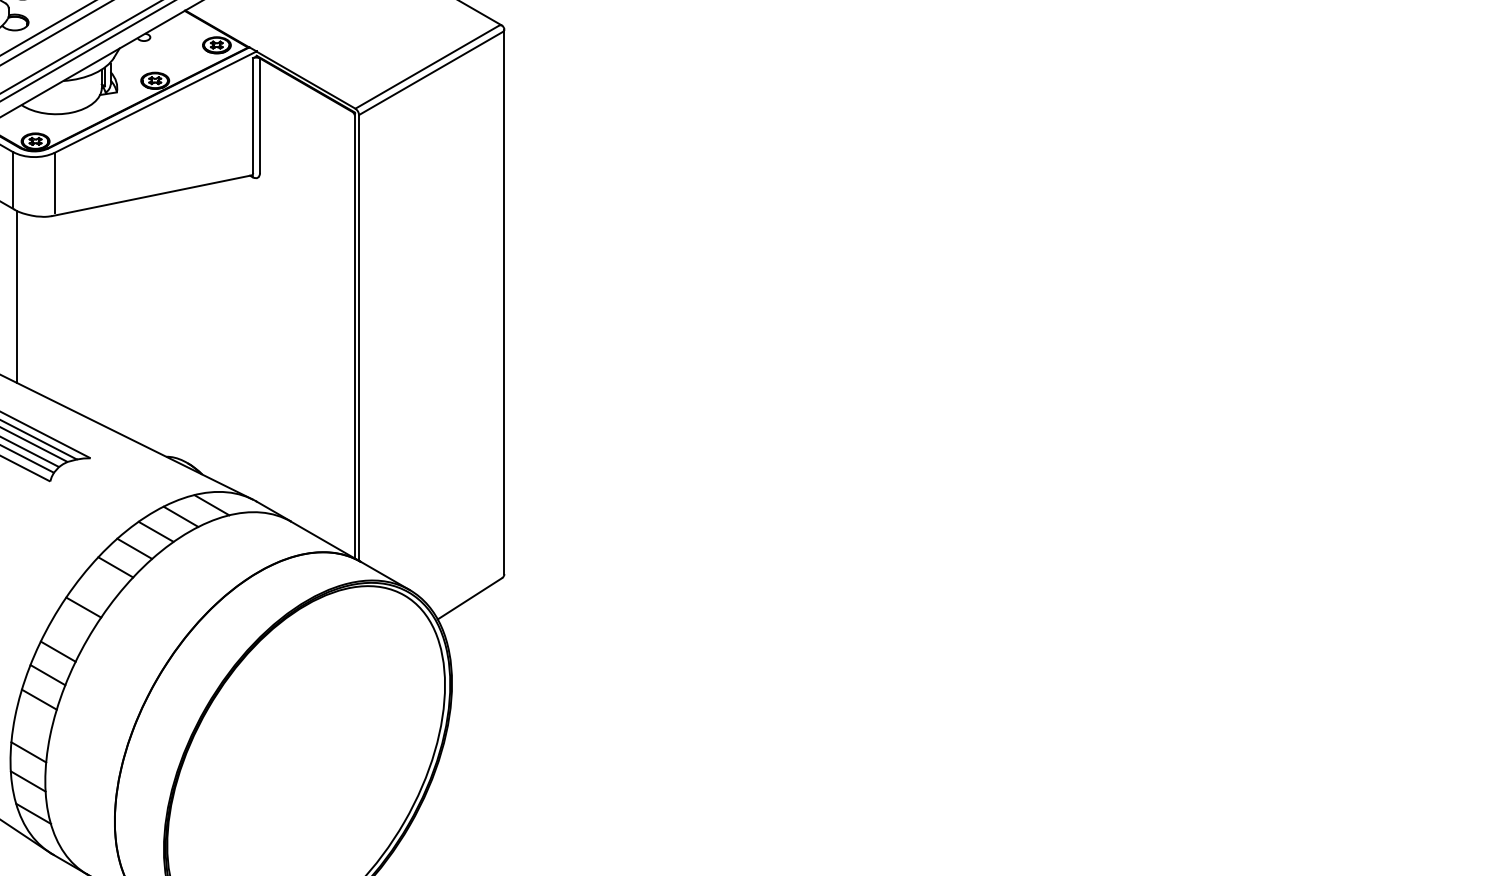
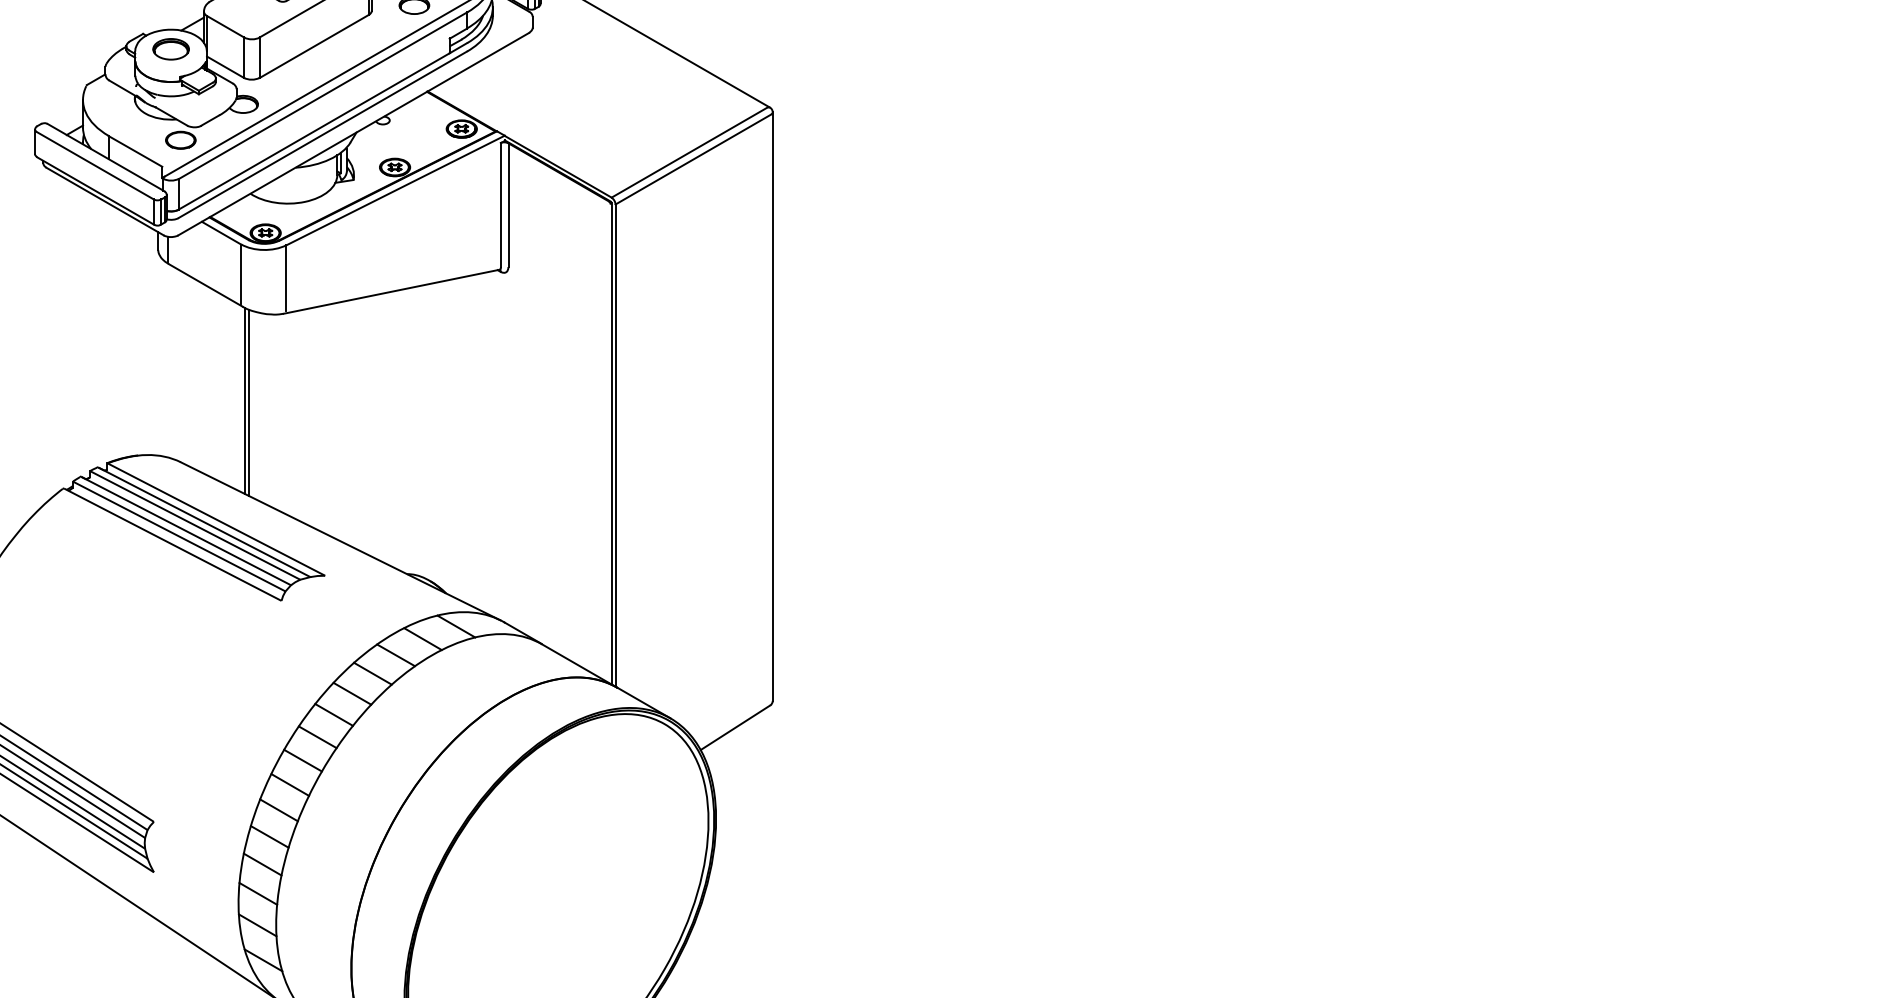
line: (20, 298) -> (249, 402), added
line: (98, 586) -> (333, 714), added
line: (69, 629) -> (302, 760), added
line: (32, 725) -> (262, 864), added

